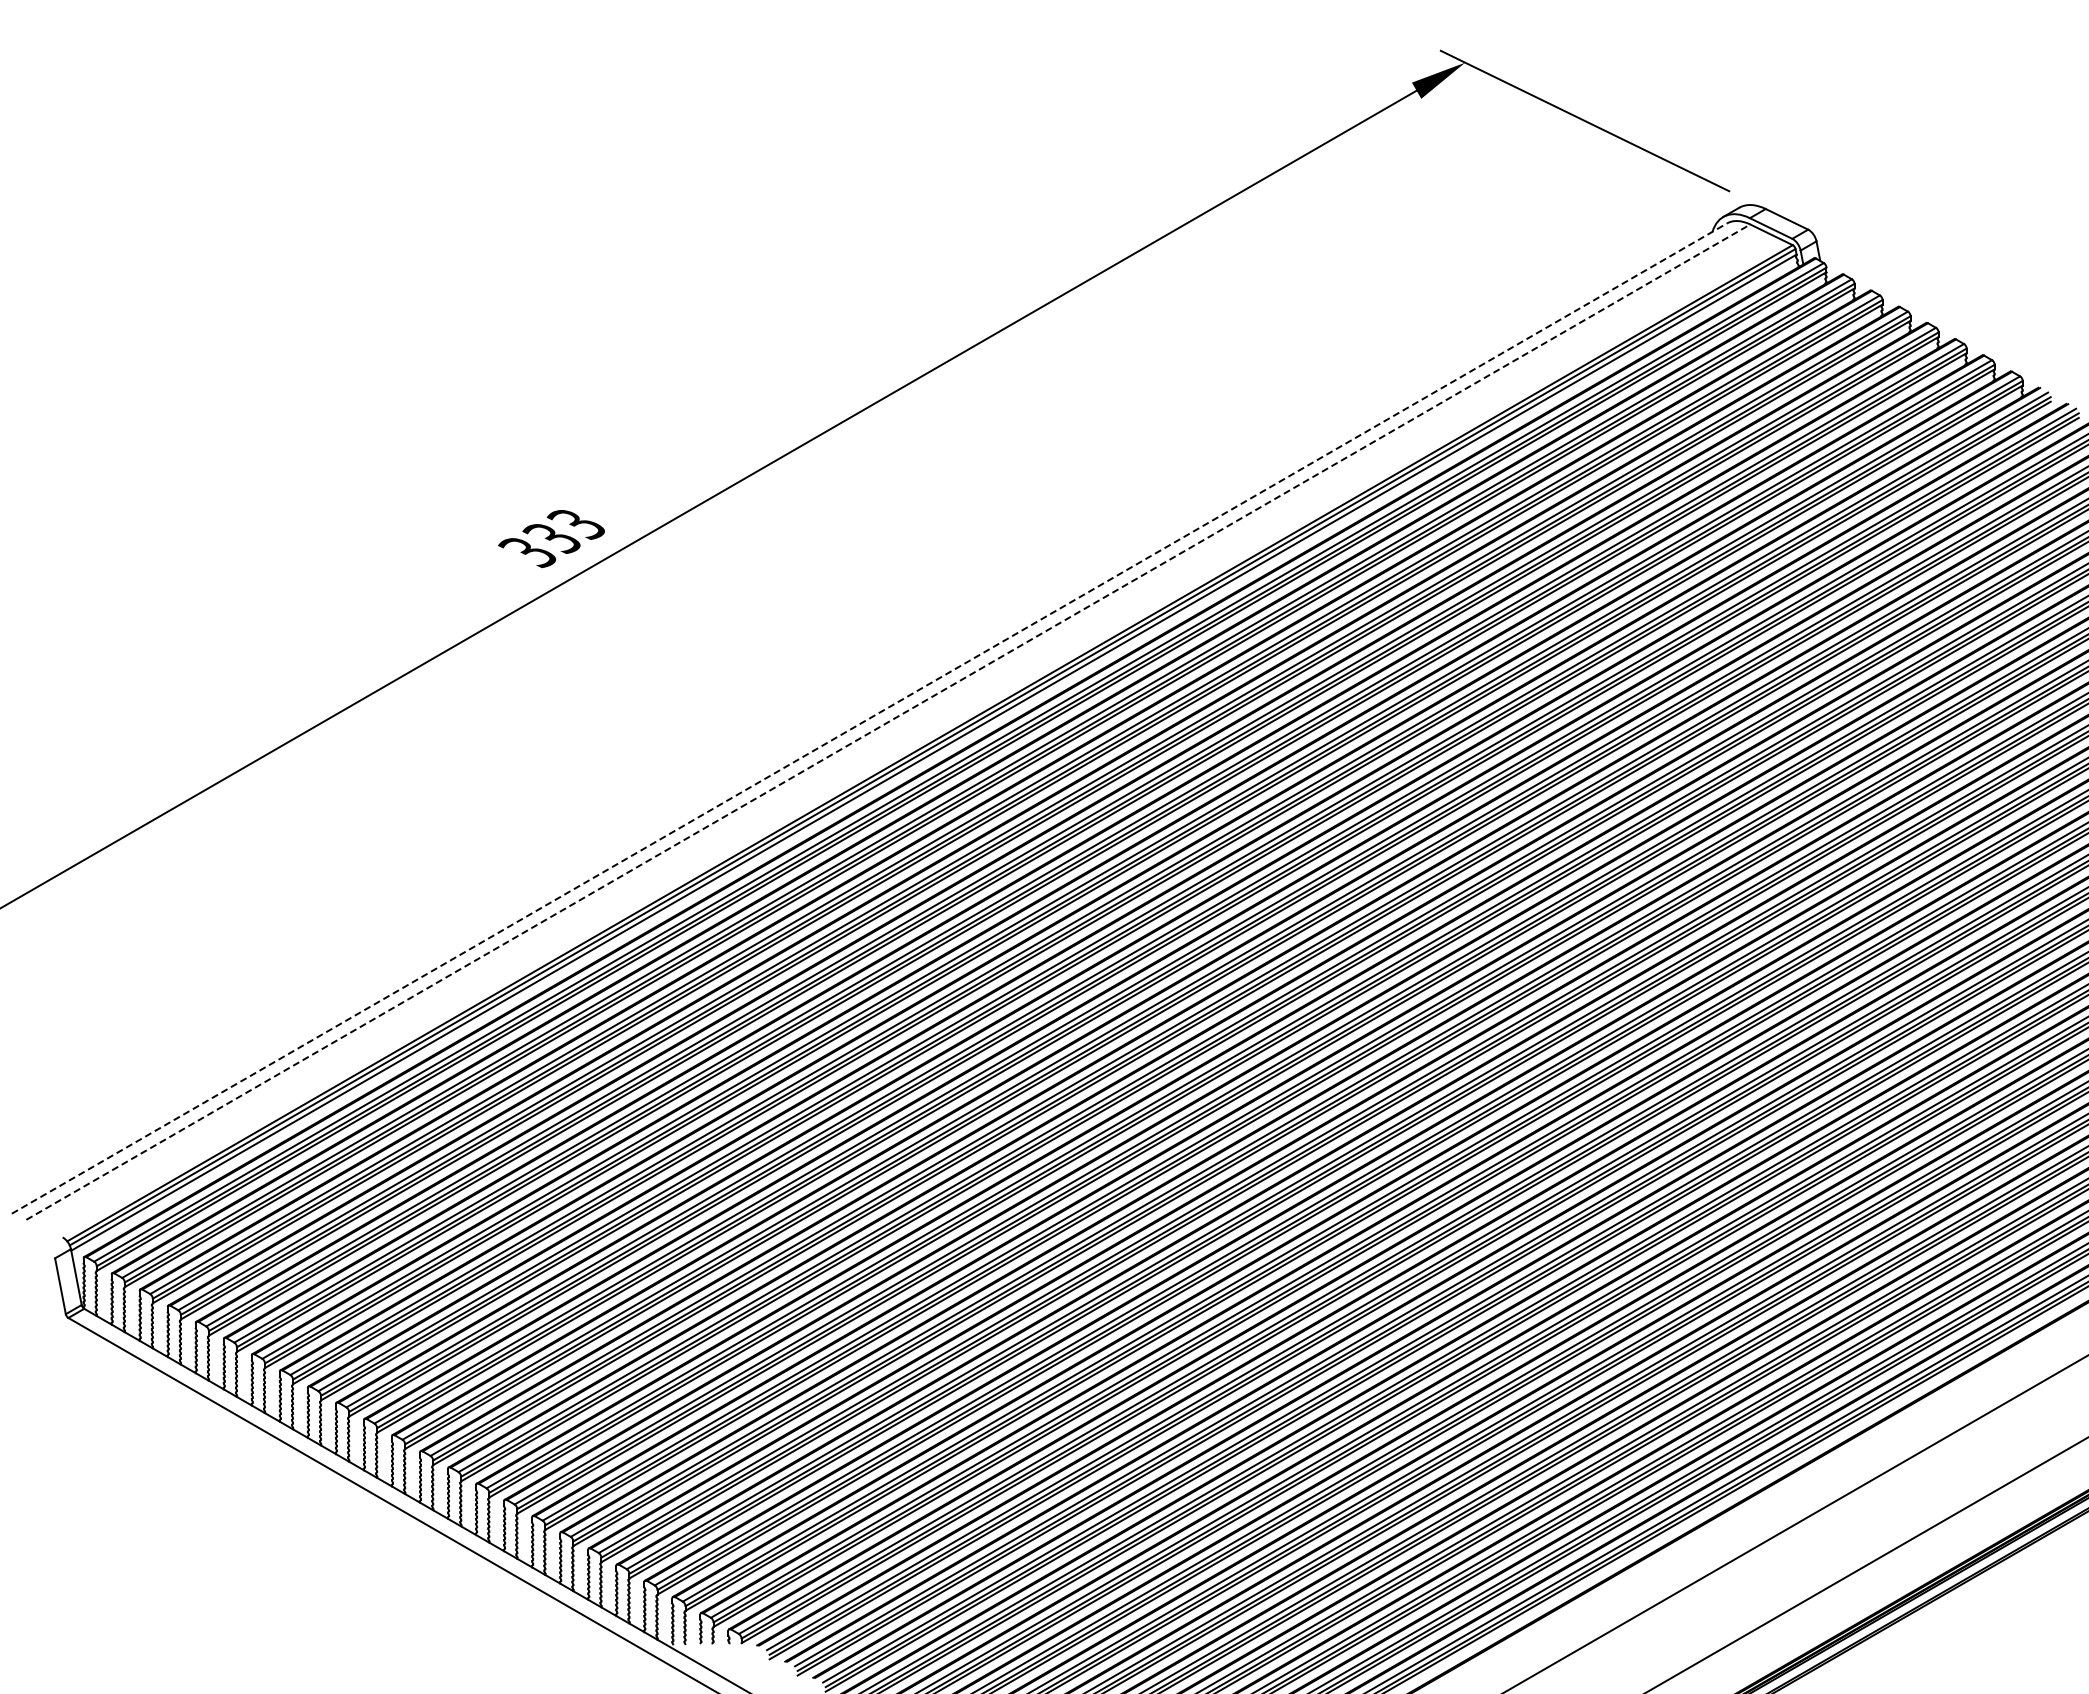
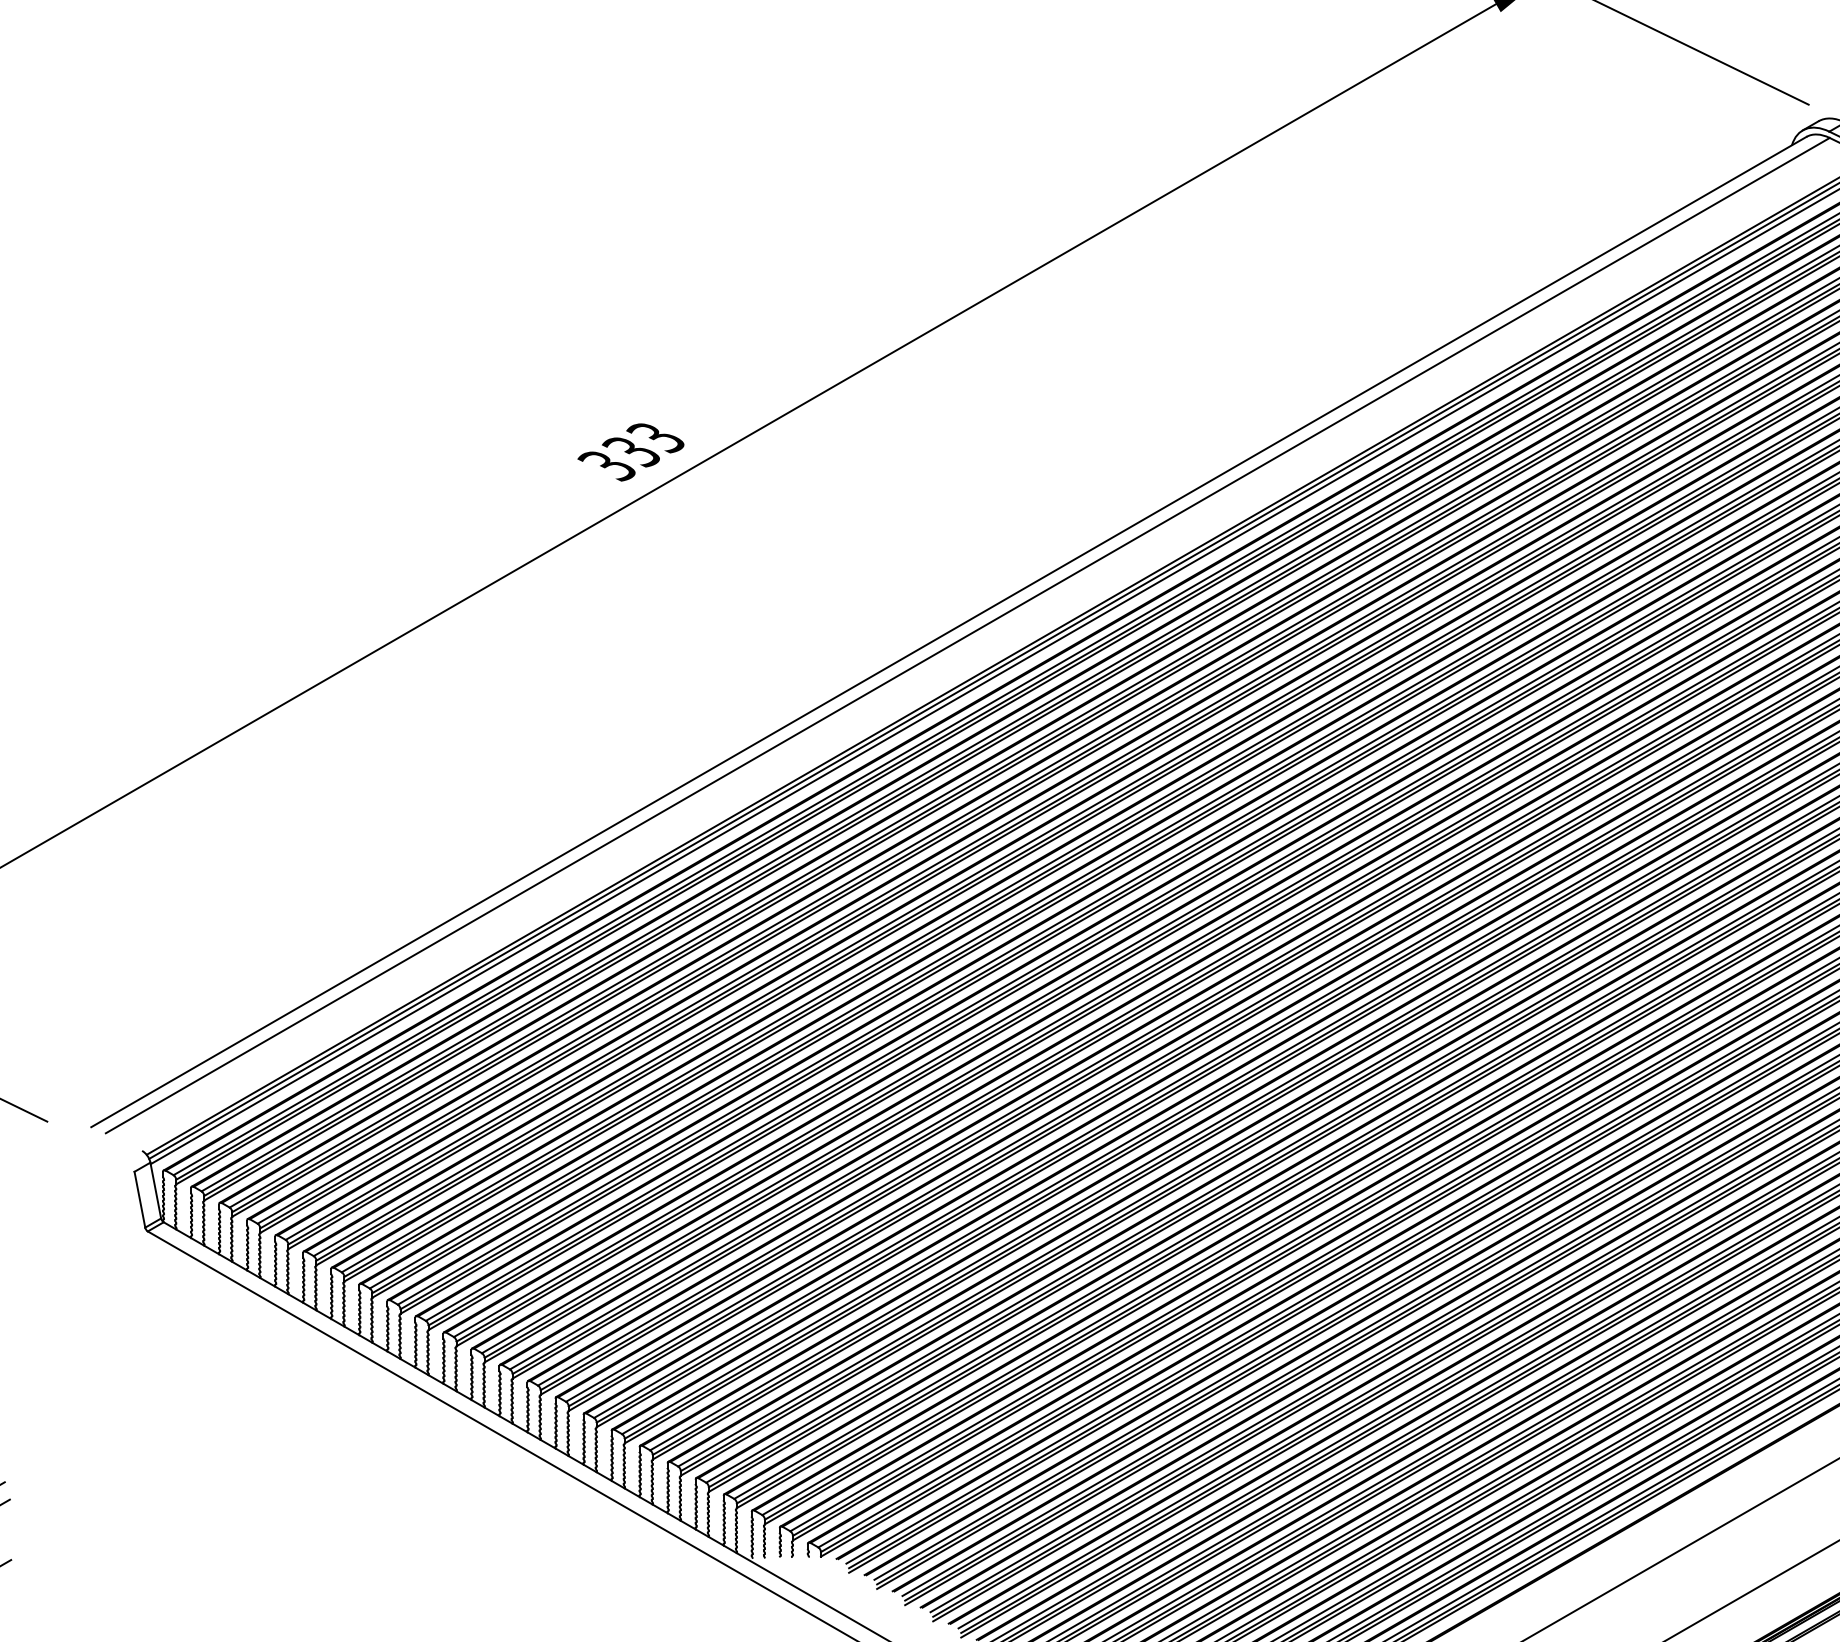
line: (869, 718) -> (948, 631), dashed -> solid
line: (888, 721) -> (967, 634), dashed -> solid

